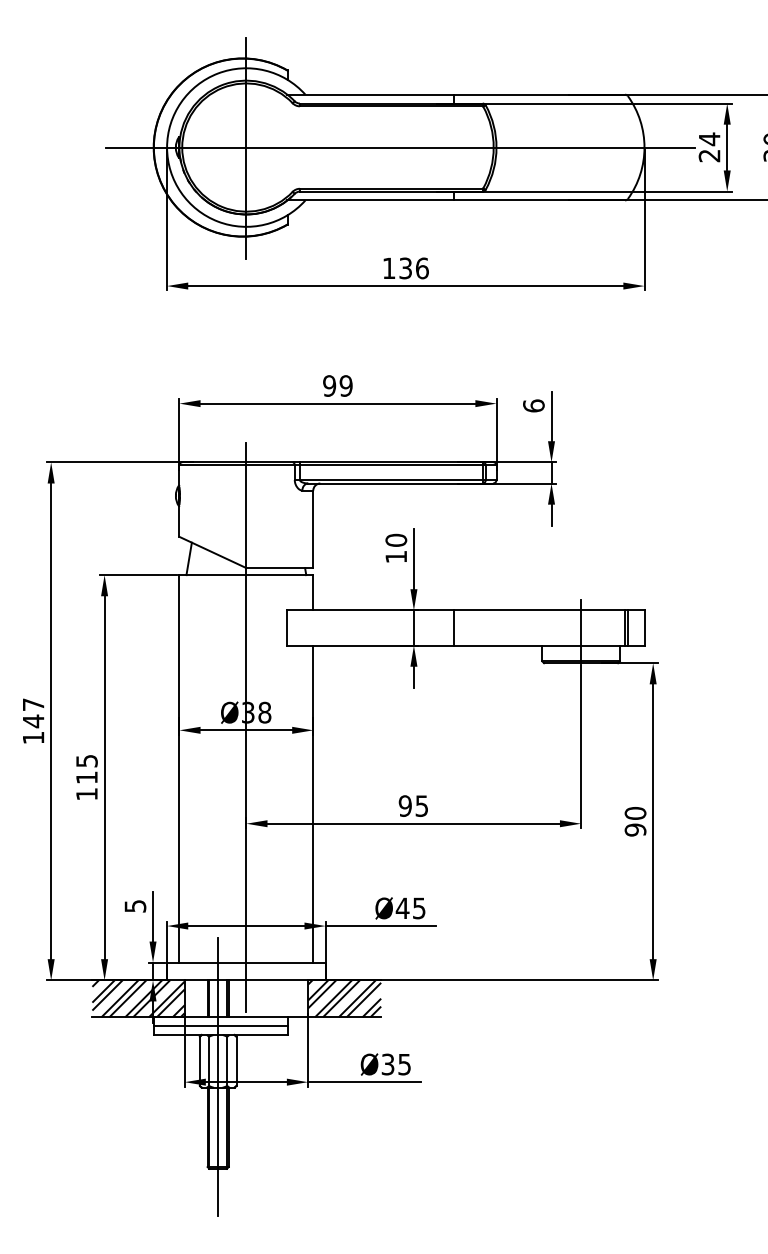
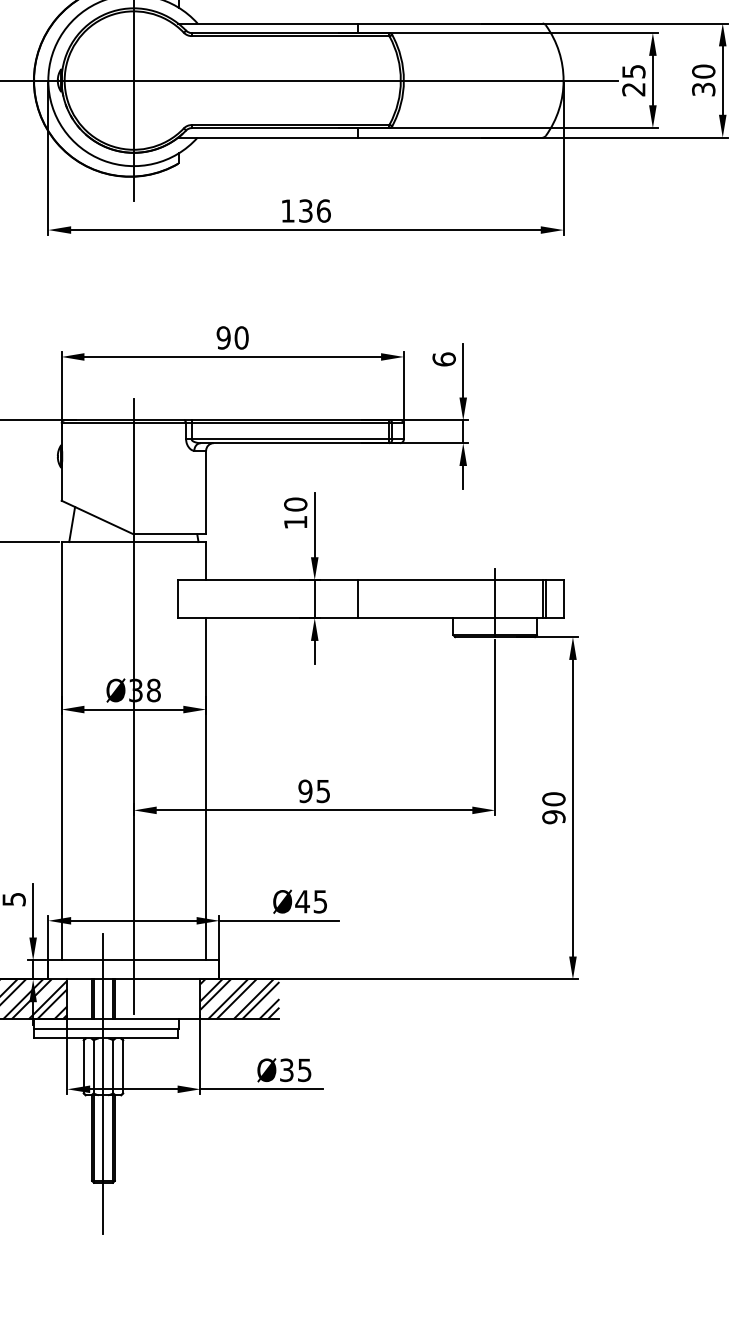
text: (709, 139) -> (633, 71), 24 -> 25
text: (345, 385) -> (240, 337), 99 -> 90

